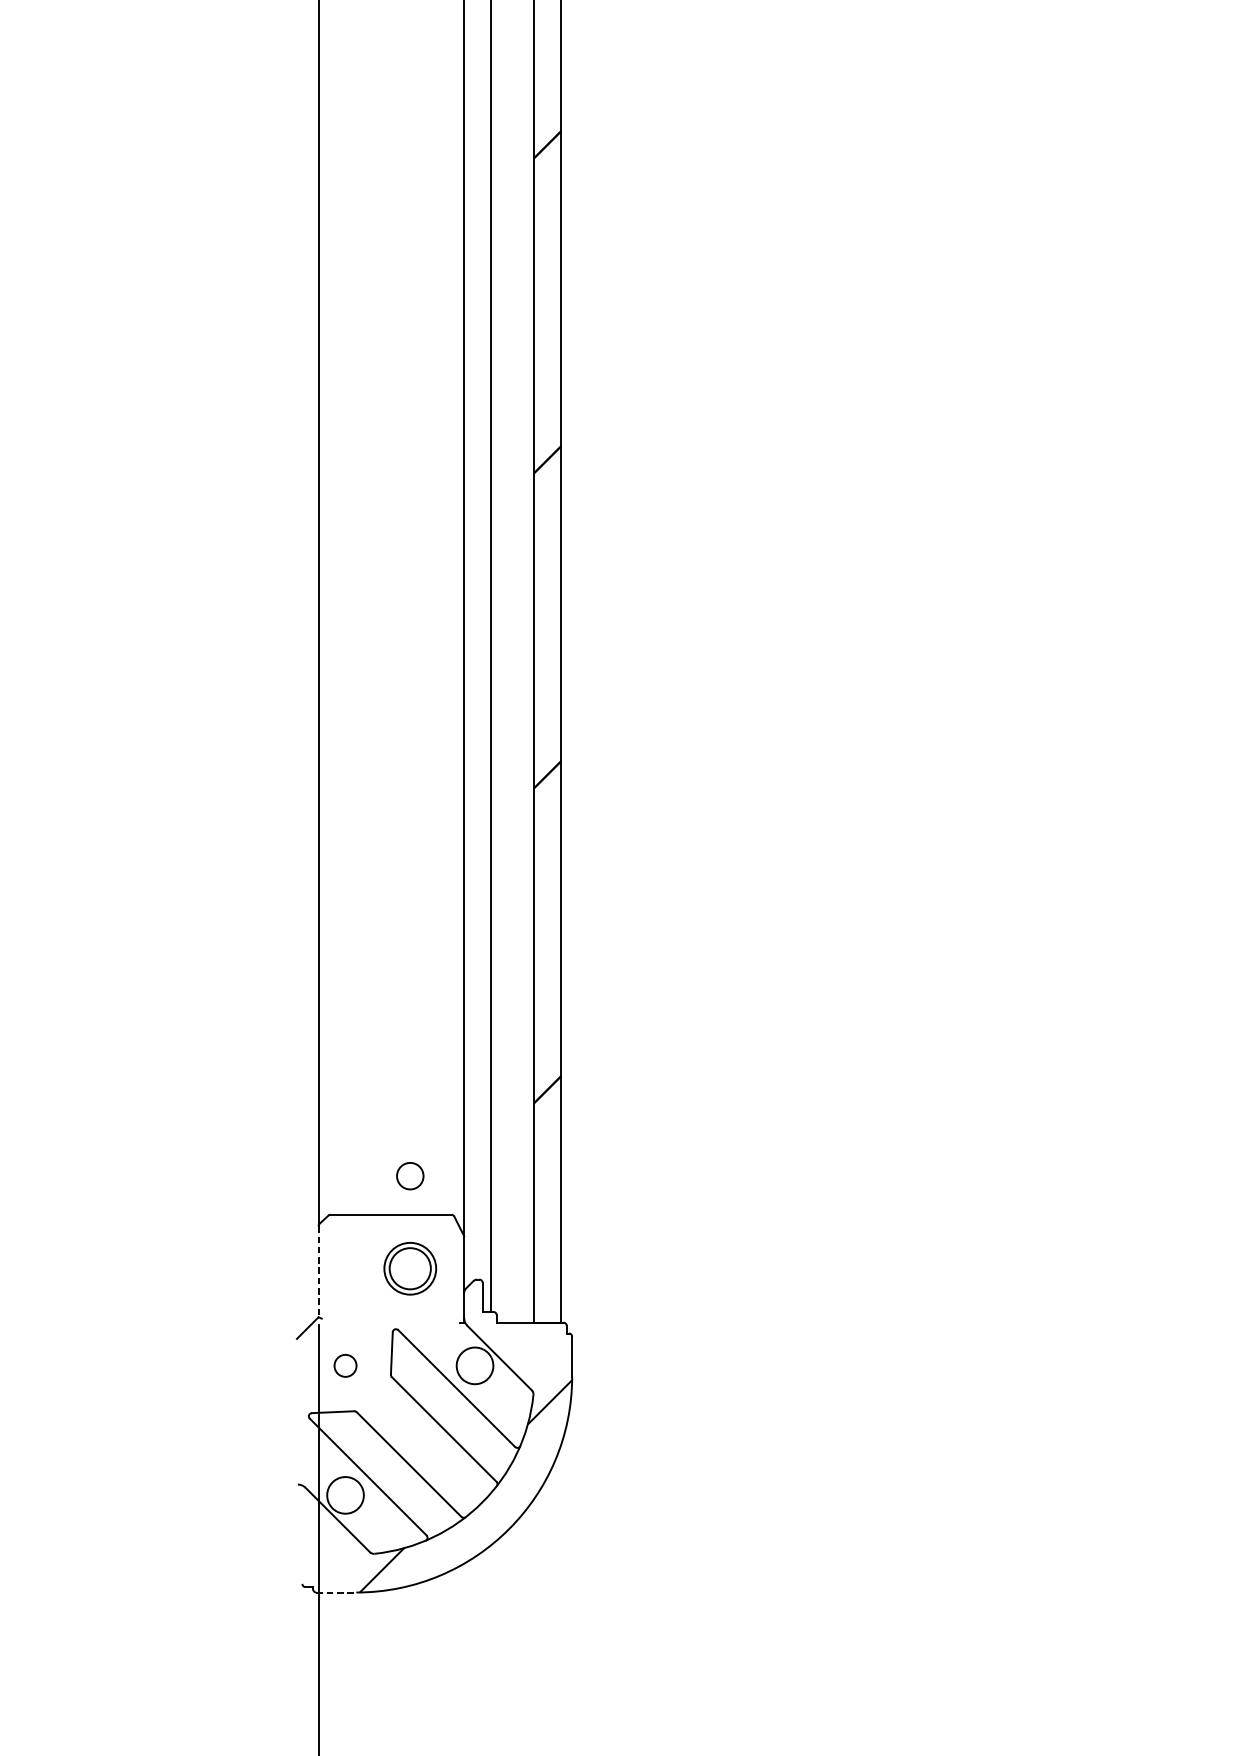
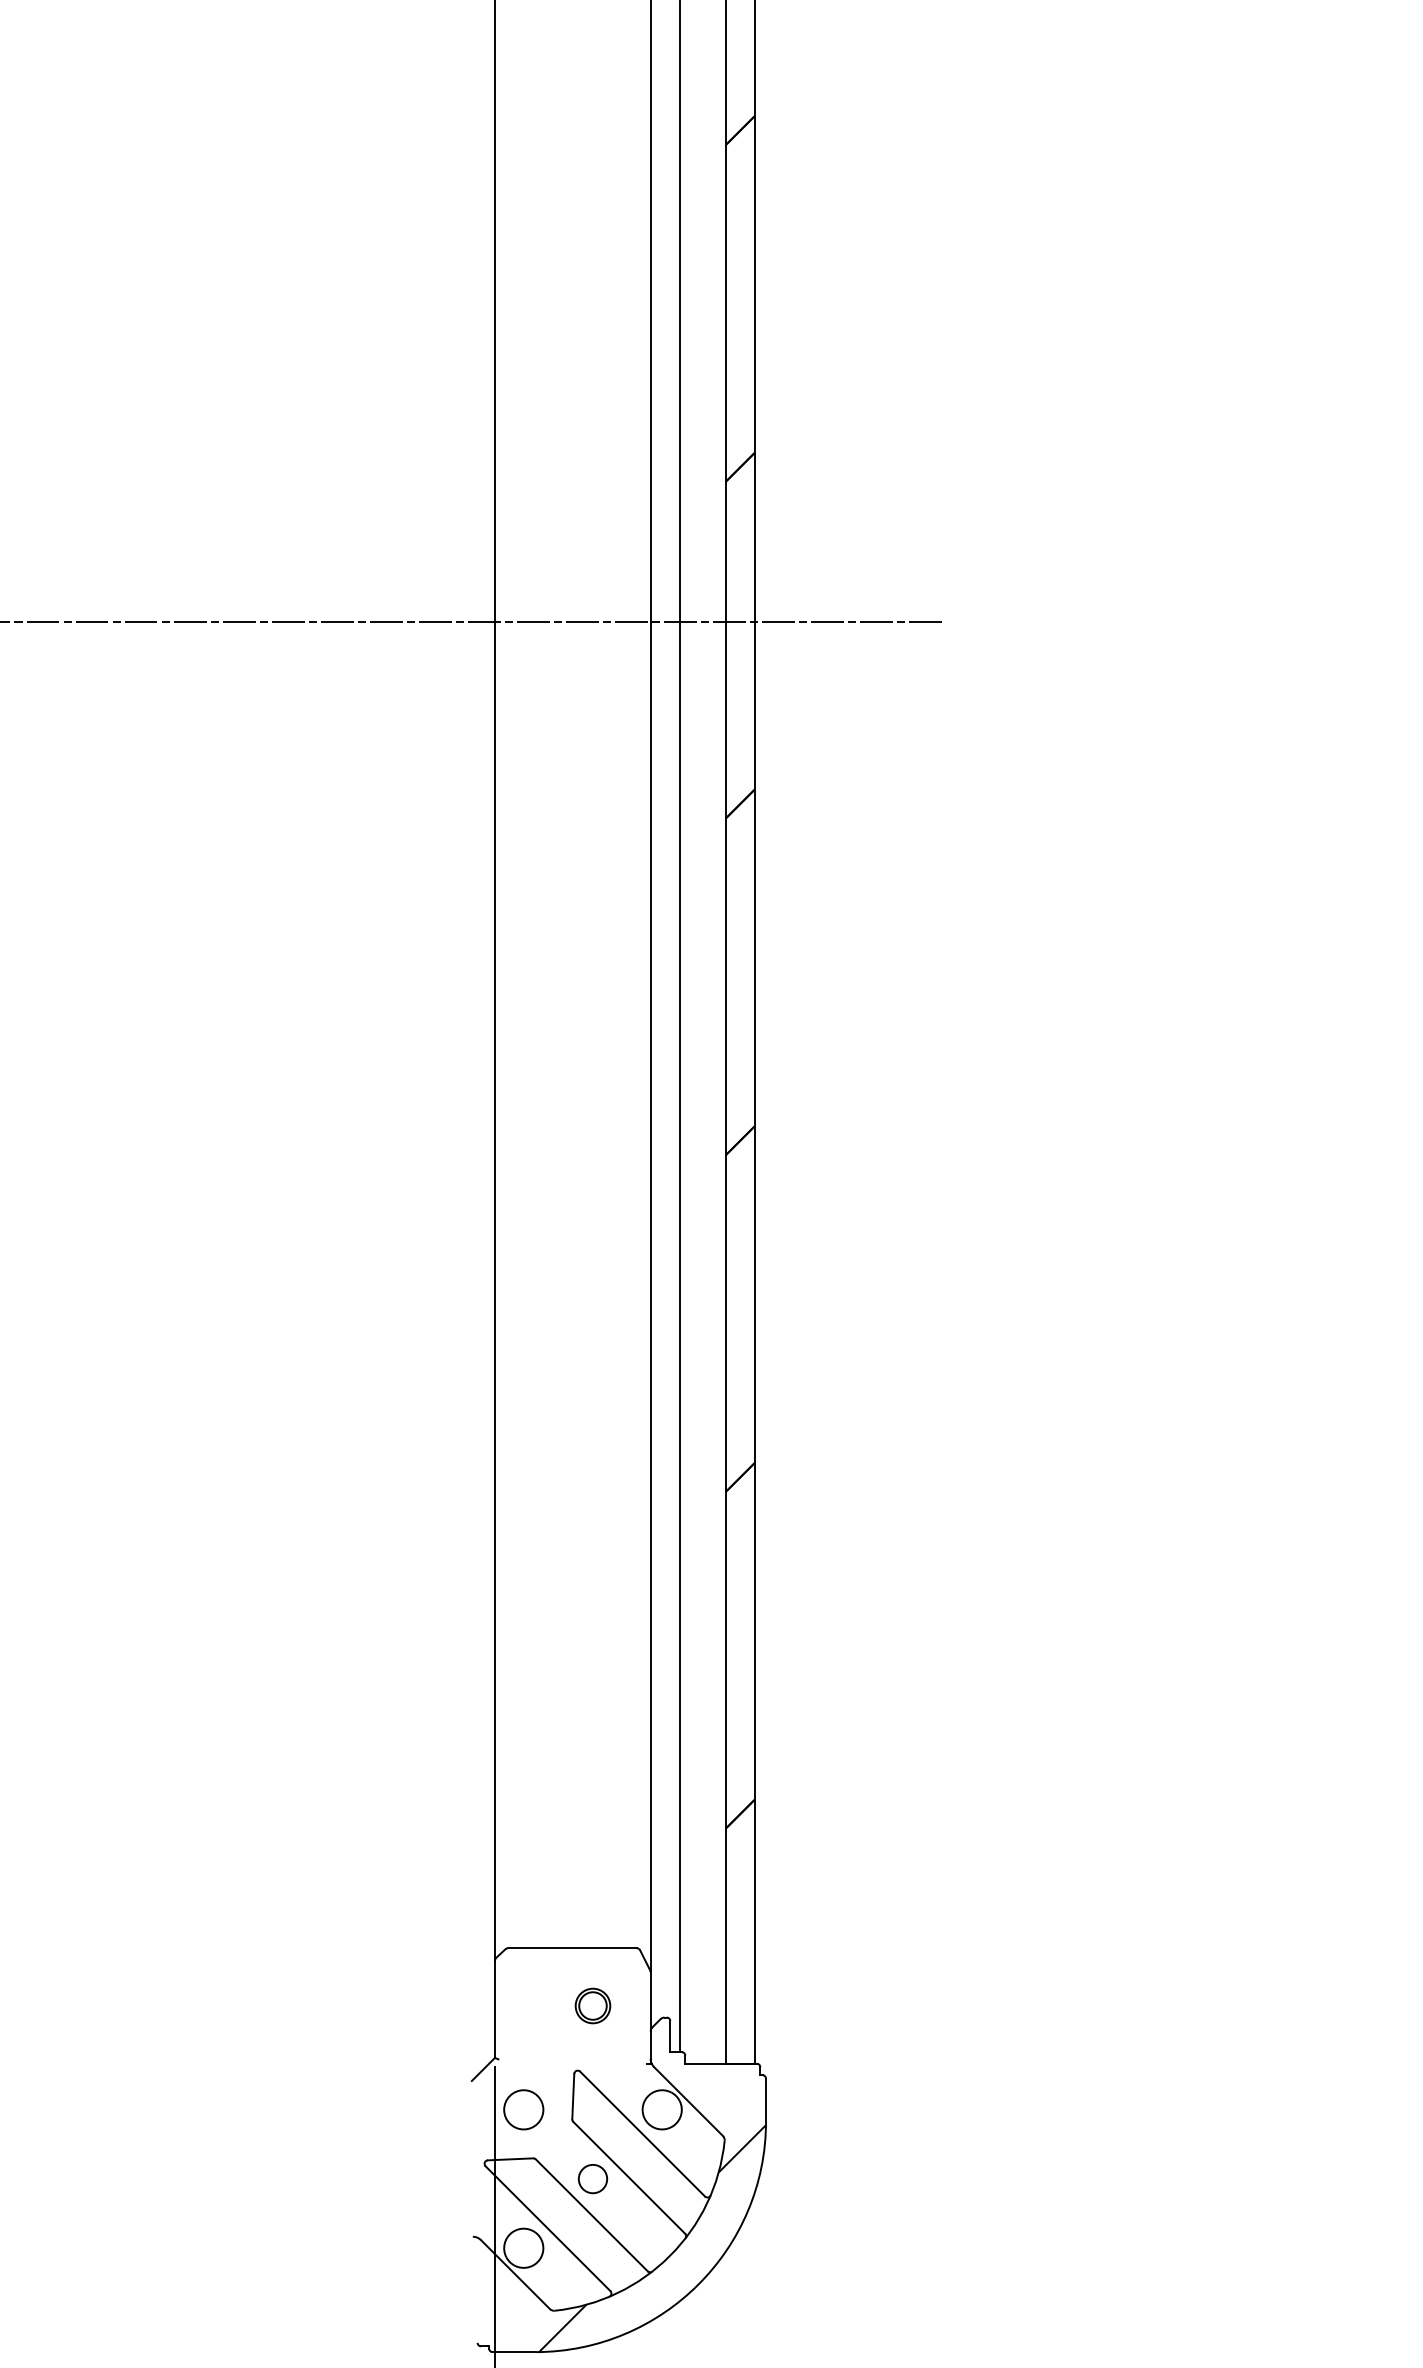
circle: (409, 1176) -> (592, 2179), moved
part: (409, 1268) -> (592, 2005), size x0.62
line: (318, 1272) -> (494, 2009), dashed -> solid
circle: (345, 1365) -> (523, 2109), size x1.67
line: (336, 1592) -> (514, 2352), dashed -> solid

